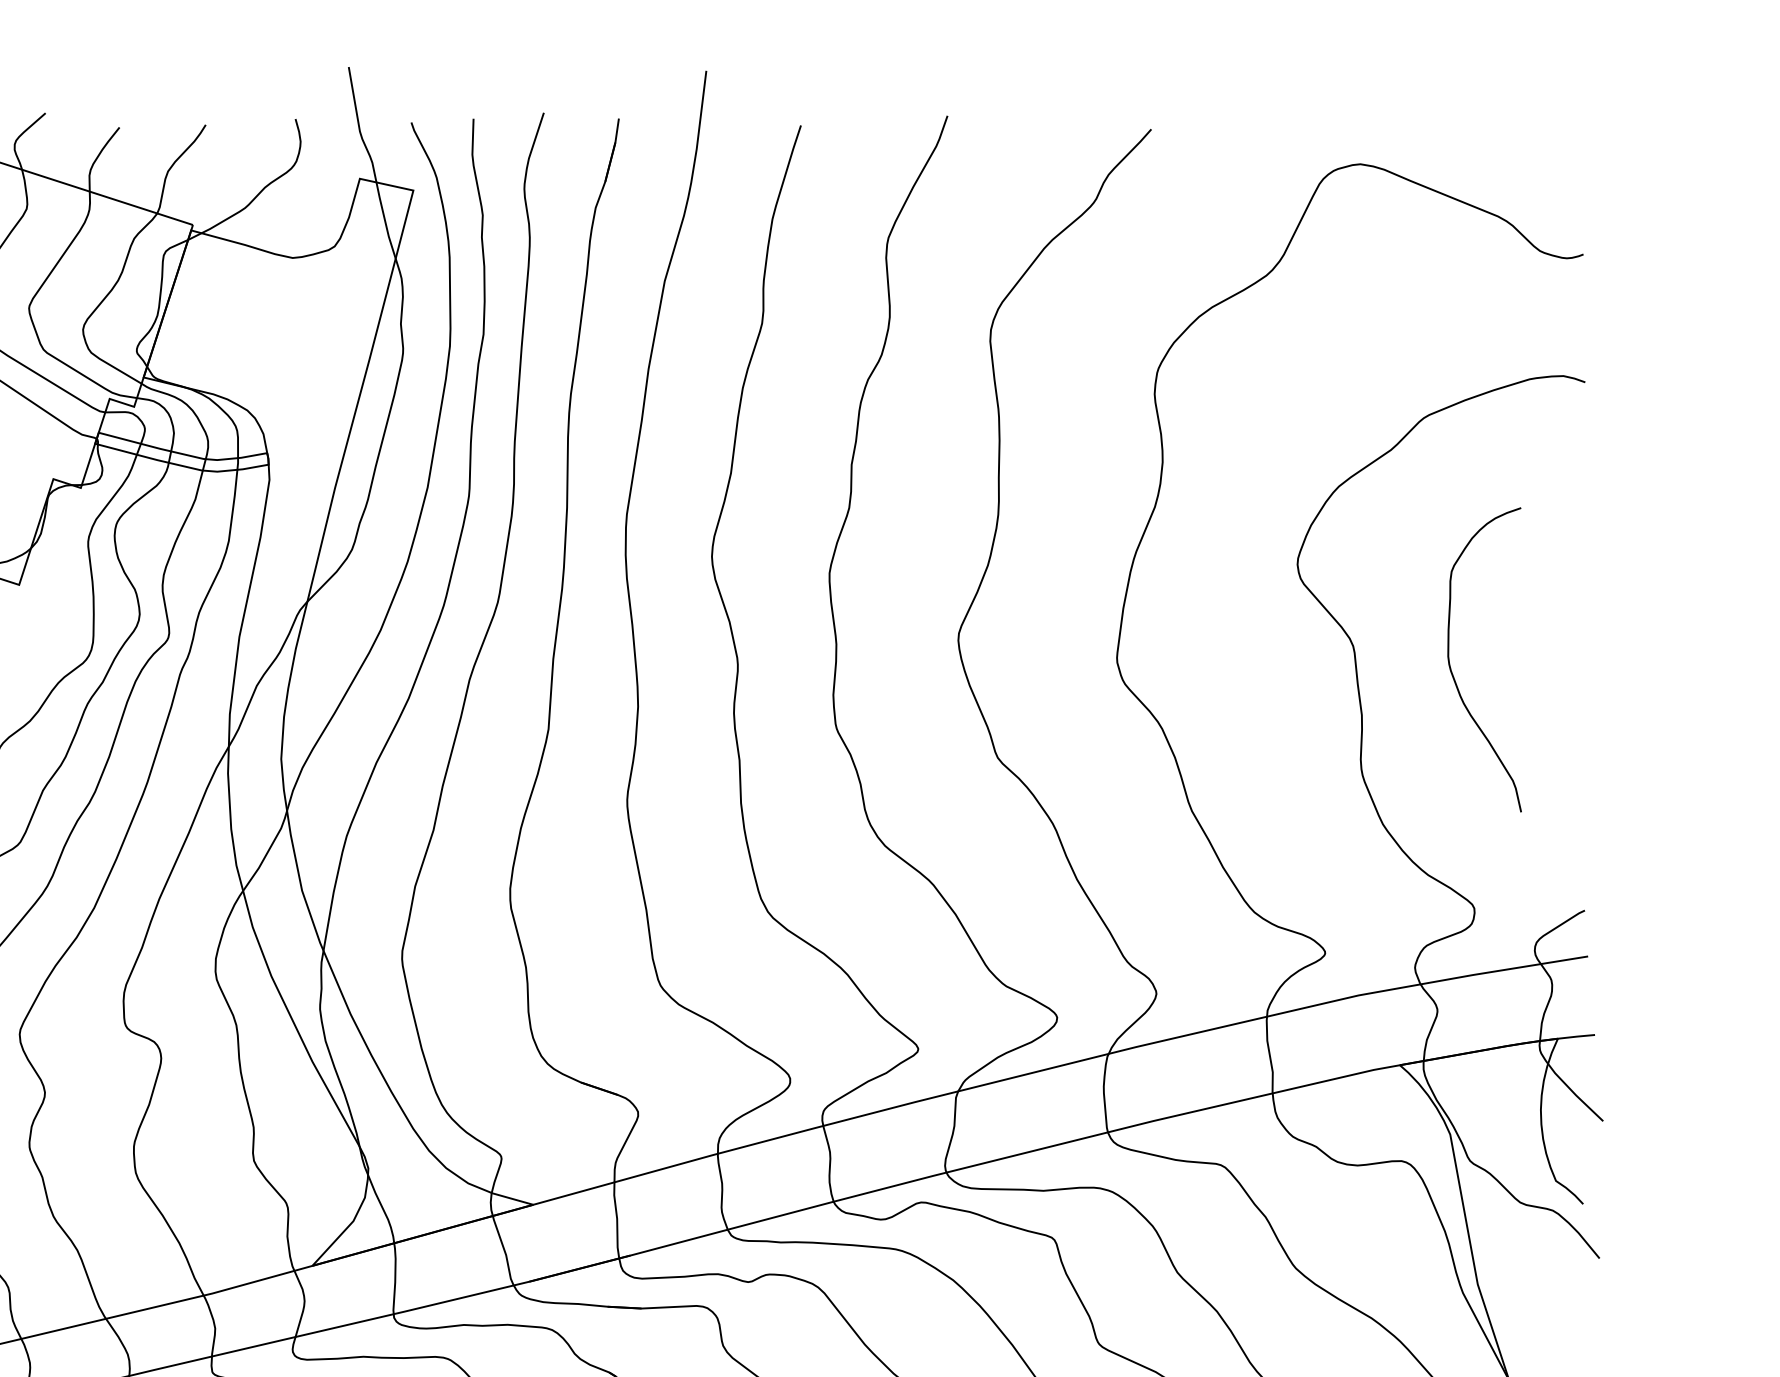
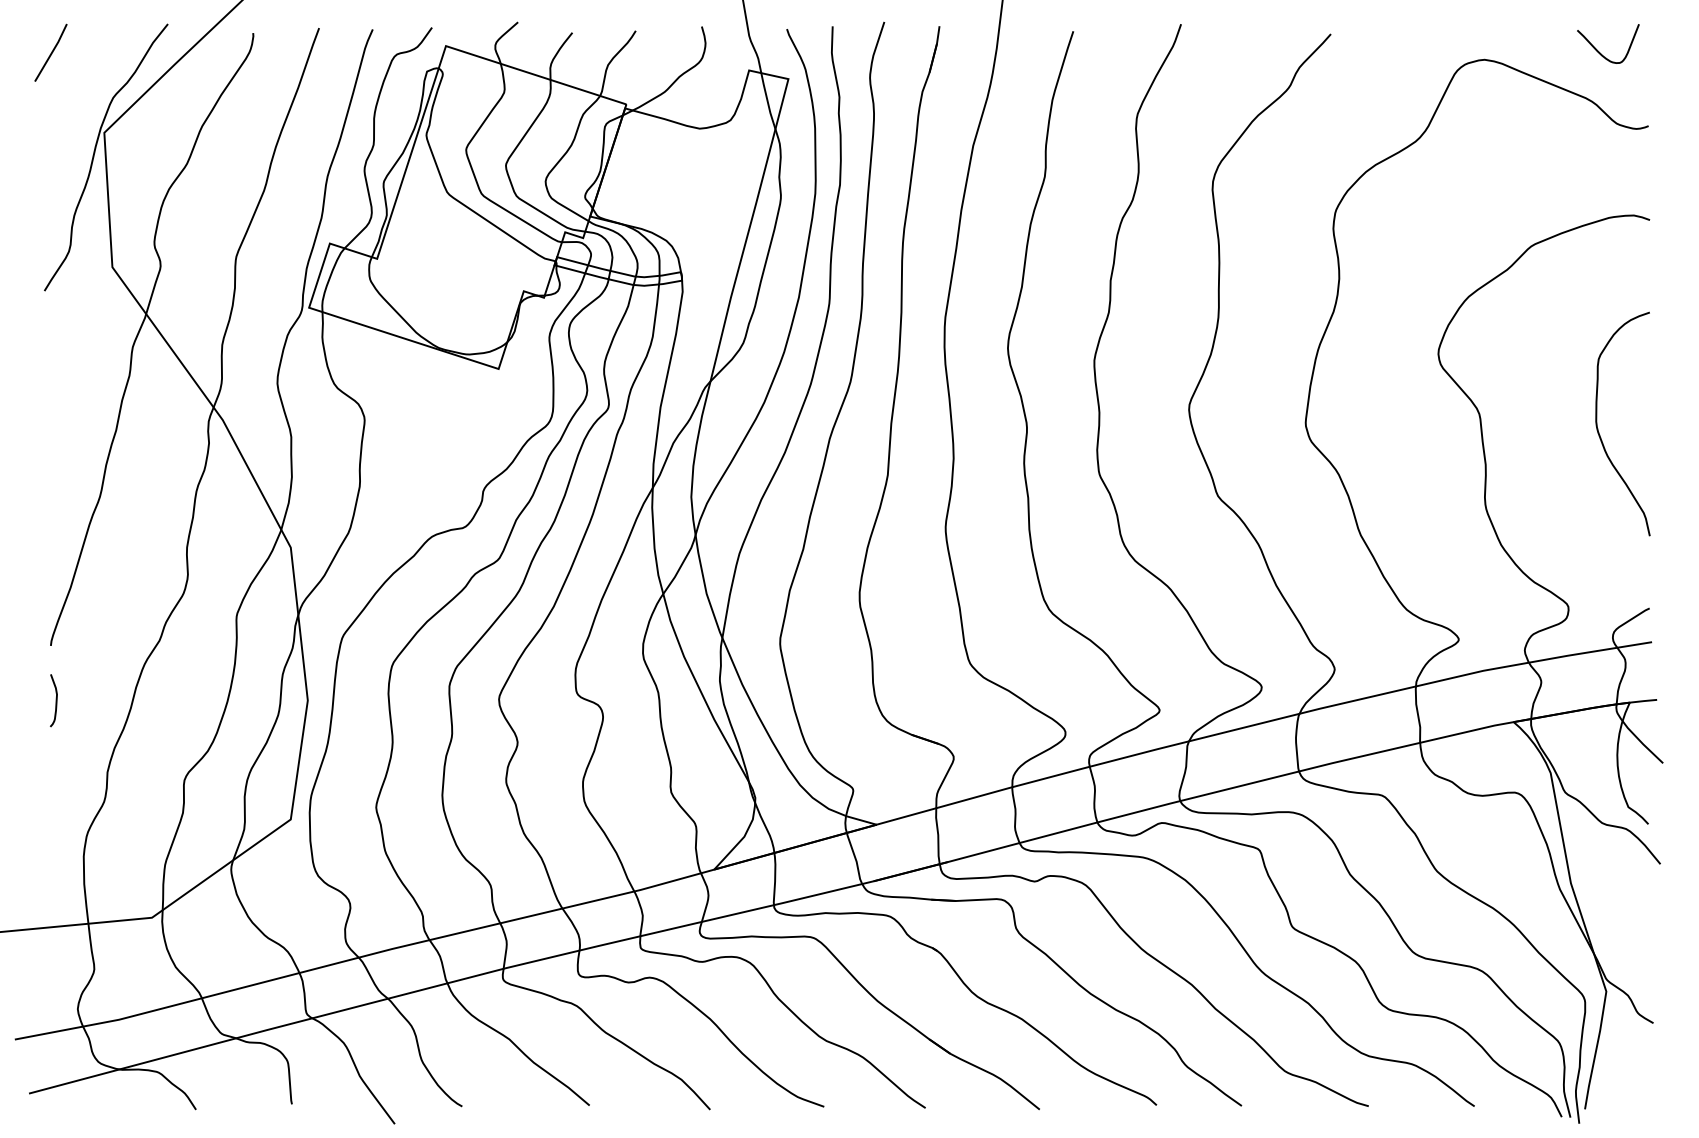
curve: (1516, 152) -> (1599, 51), added
curve: (1451, 665) -> (1598, 428), moved

